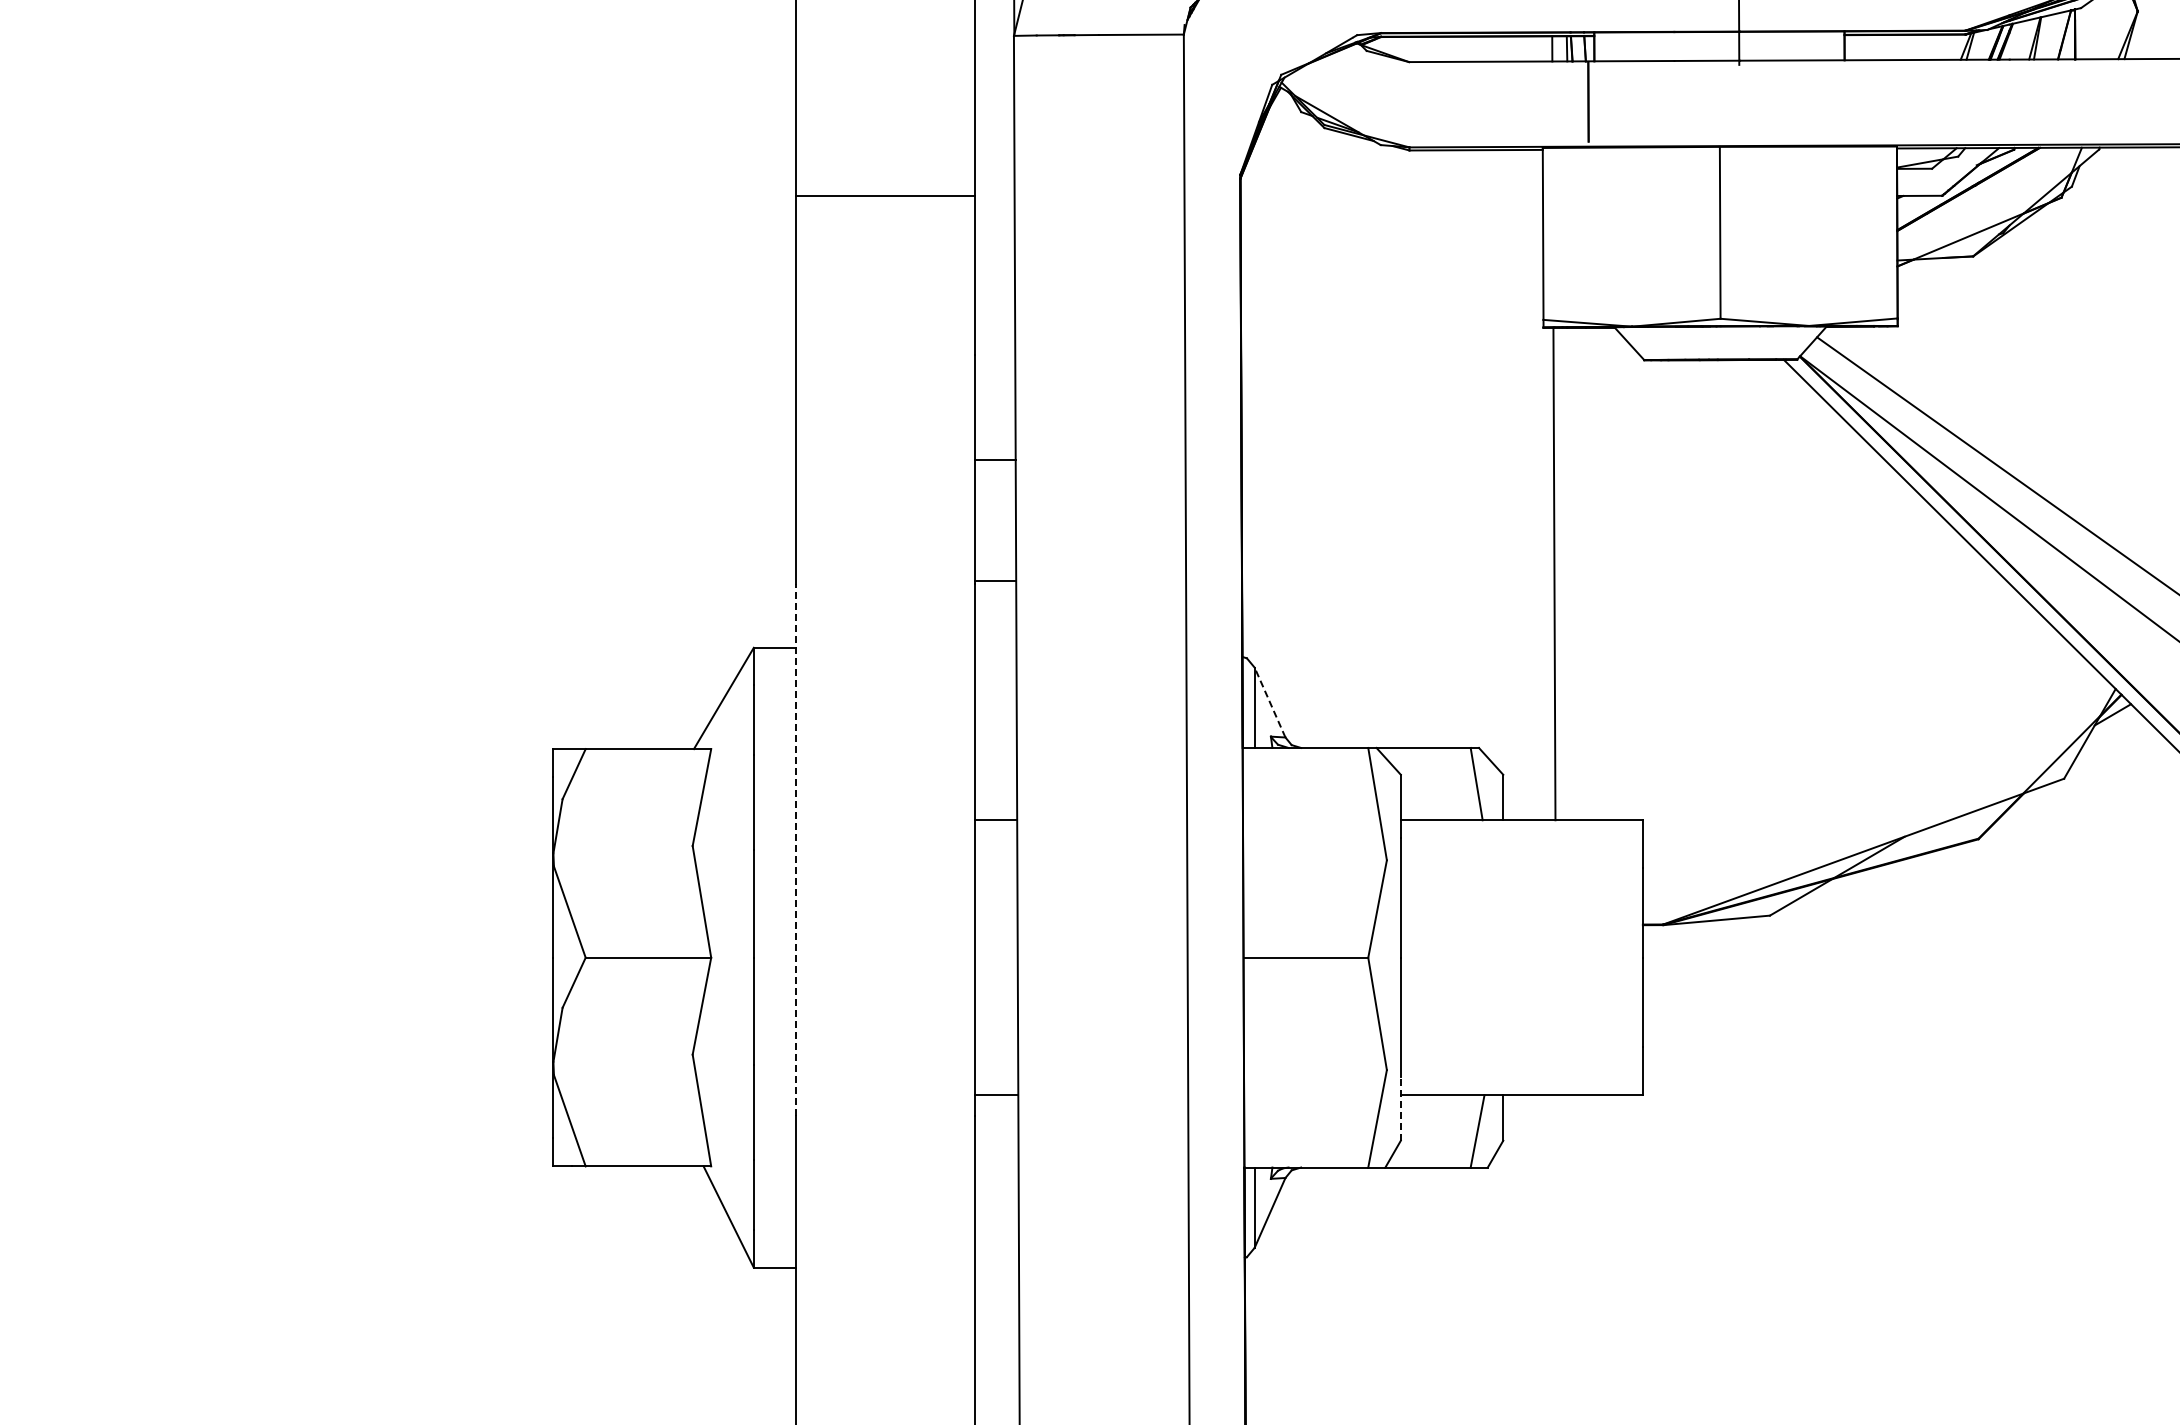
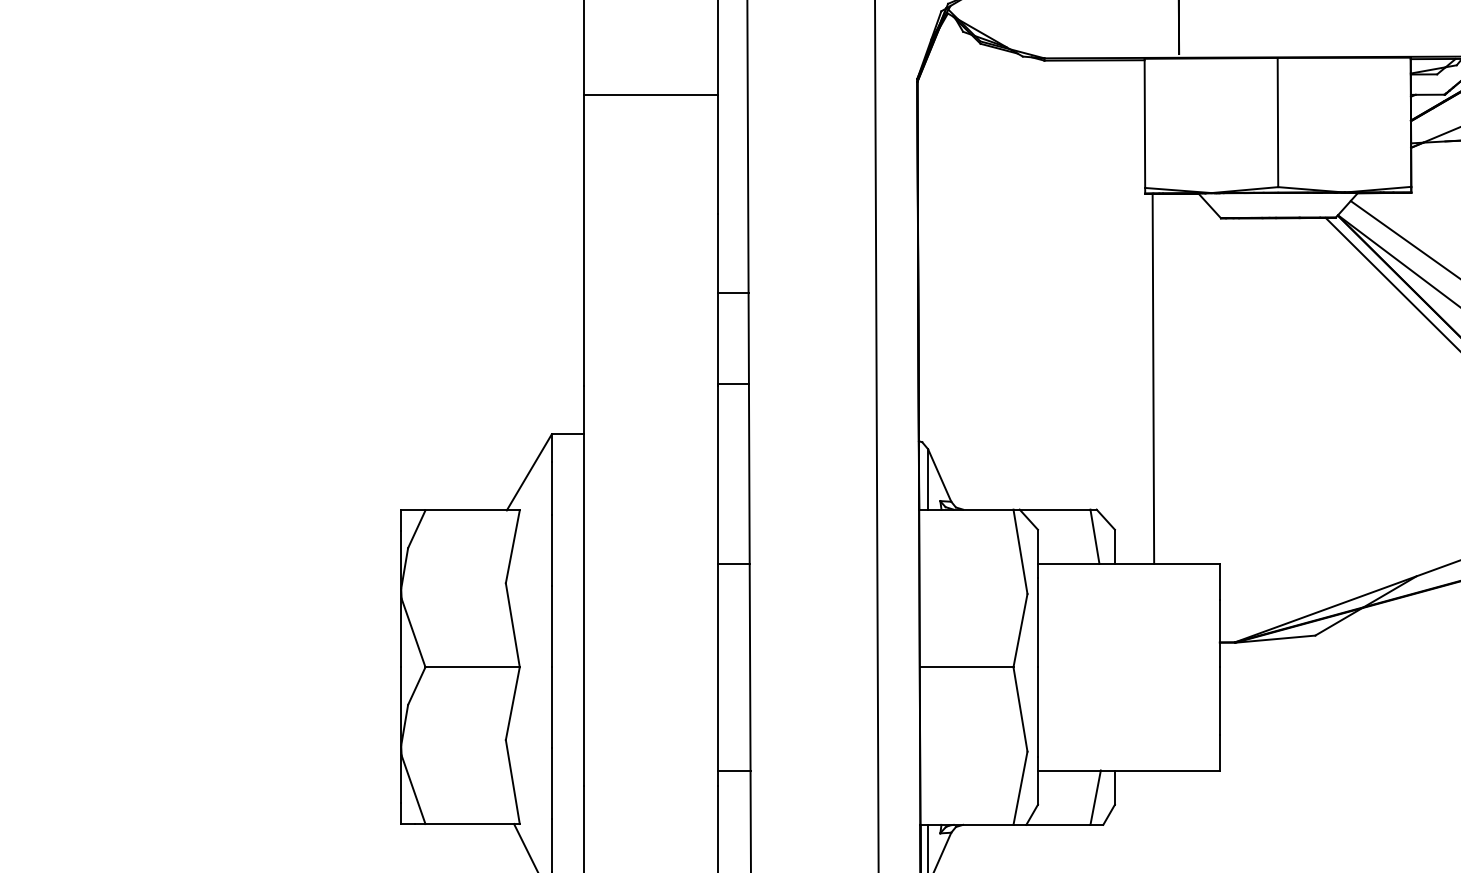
line: (1269, 702) -> (939, 475), dashed -> solid
line: (796, 849) -> (583, 585), dashed -> solid
line: (1400, 1108) -> (1037, 780), dashed -> solid

